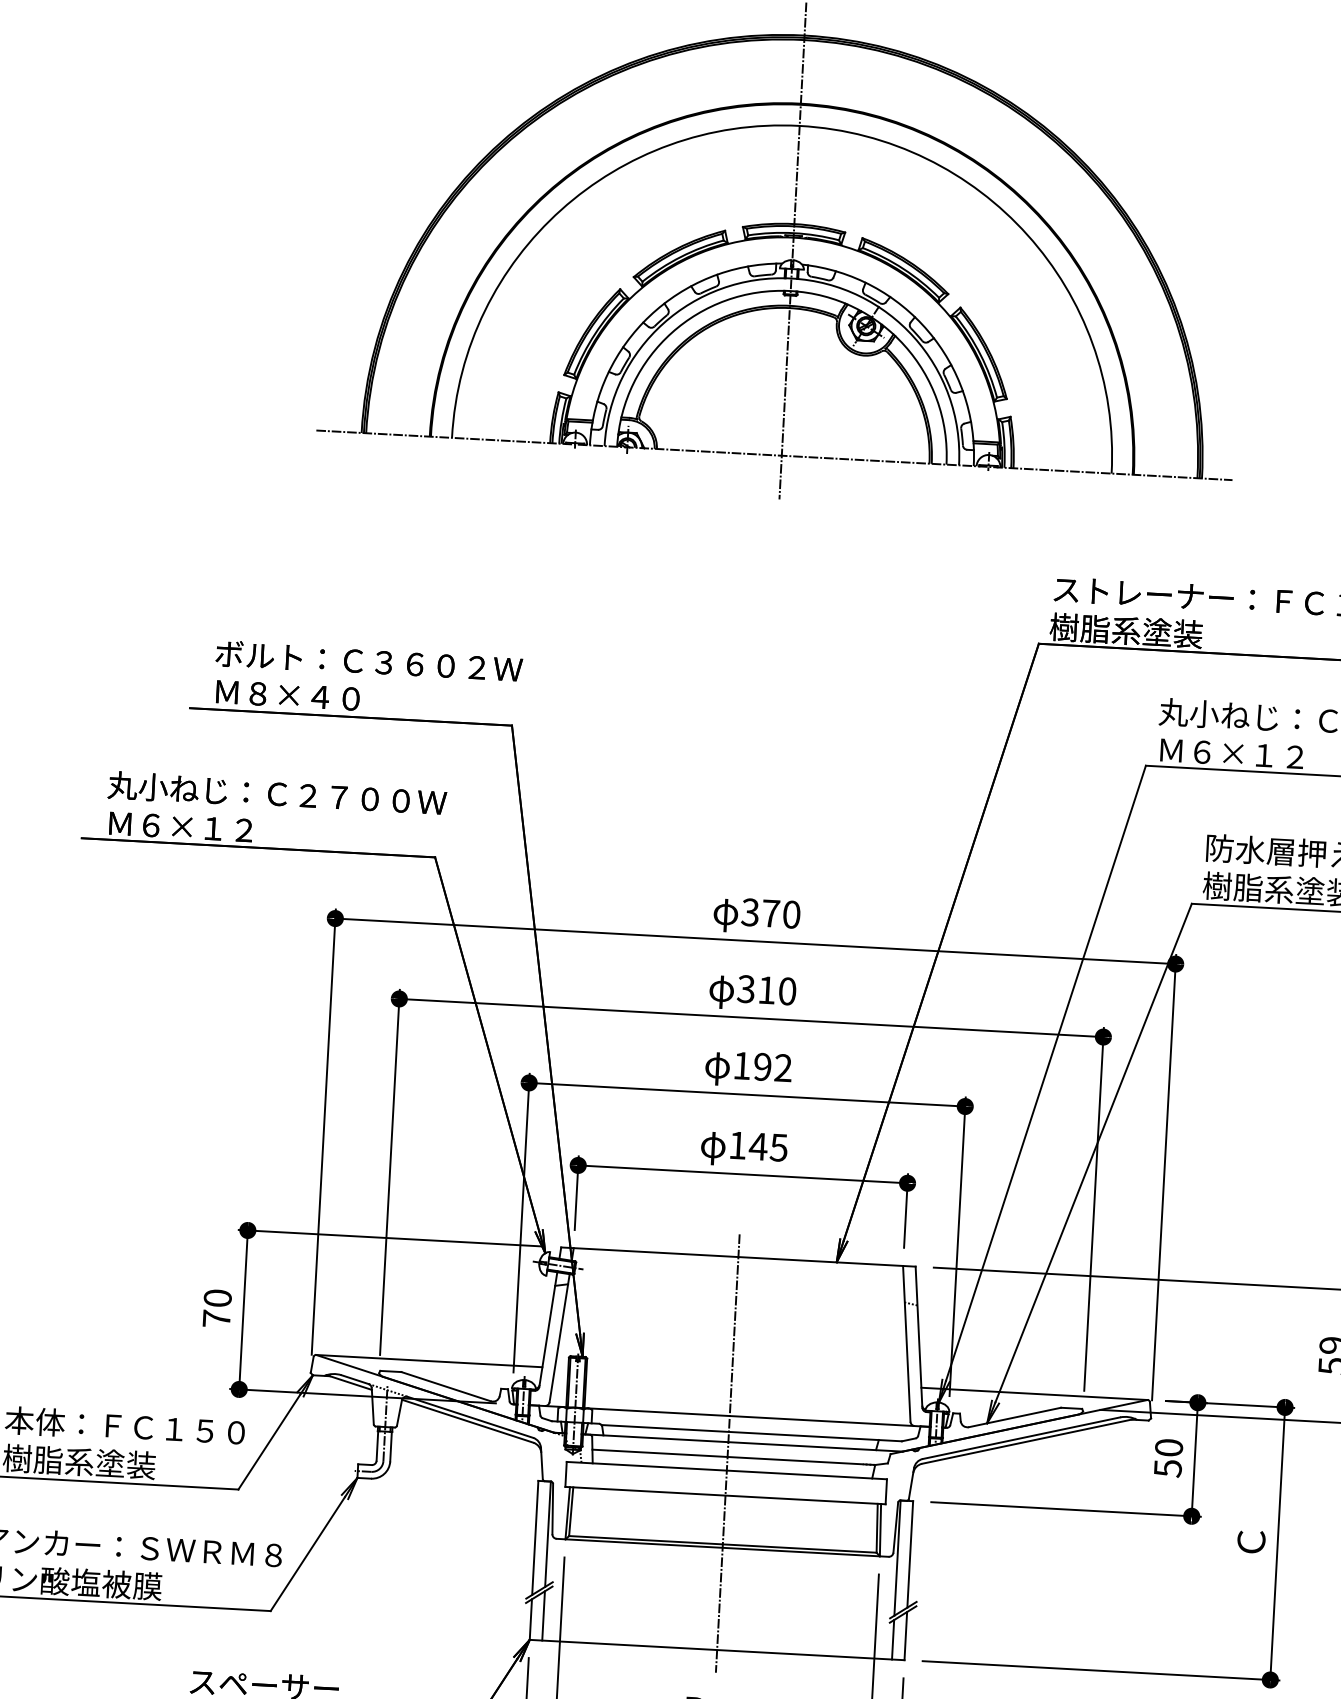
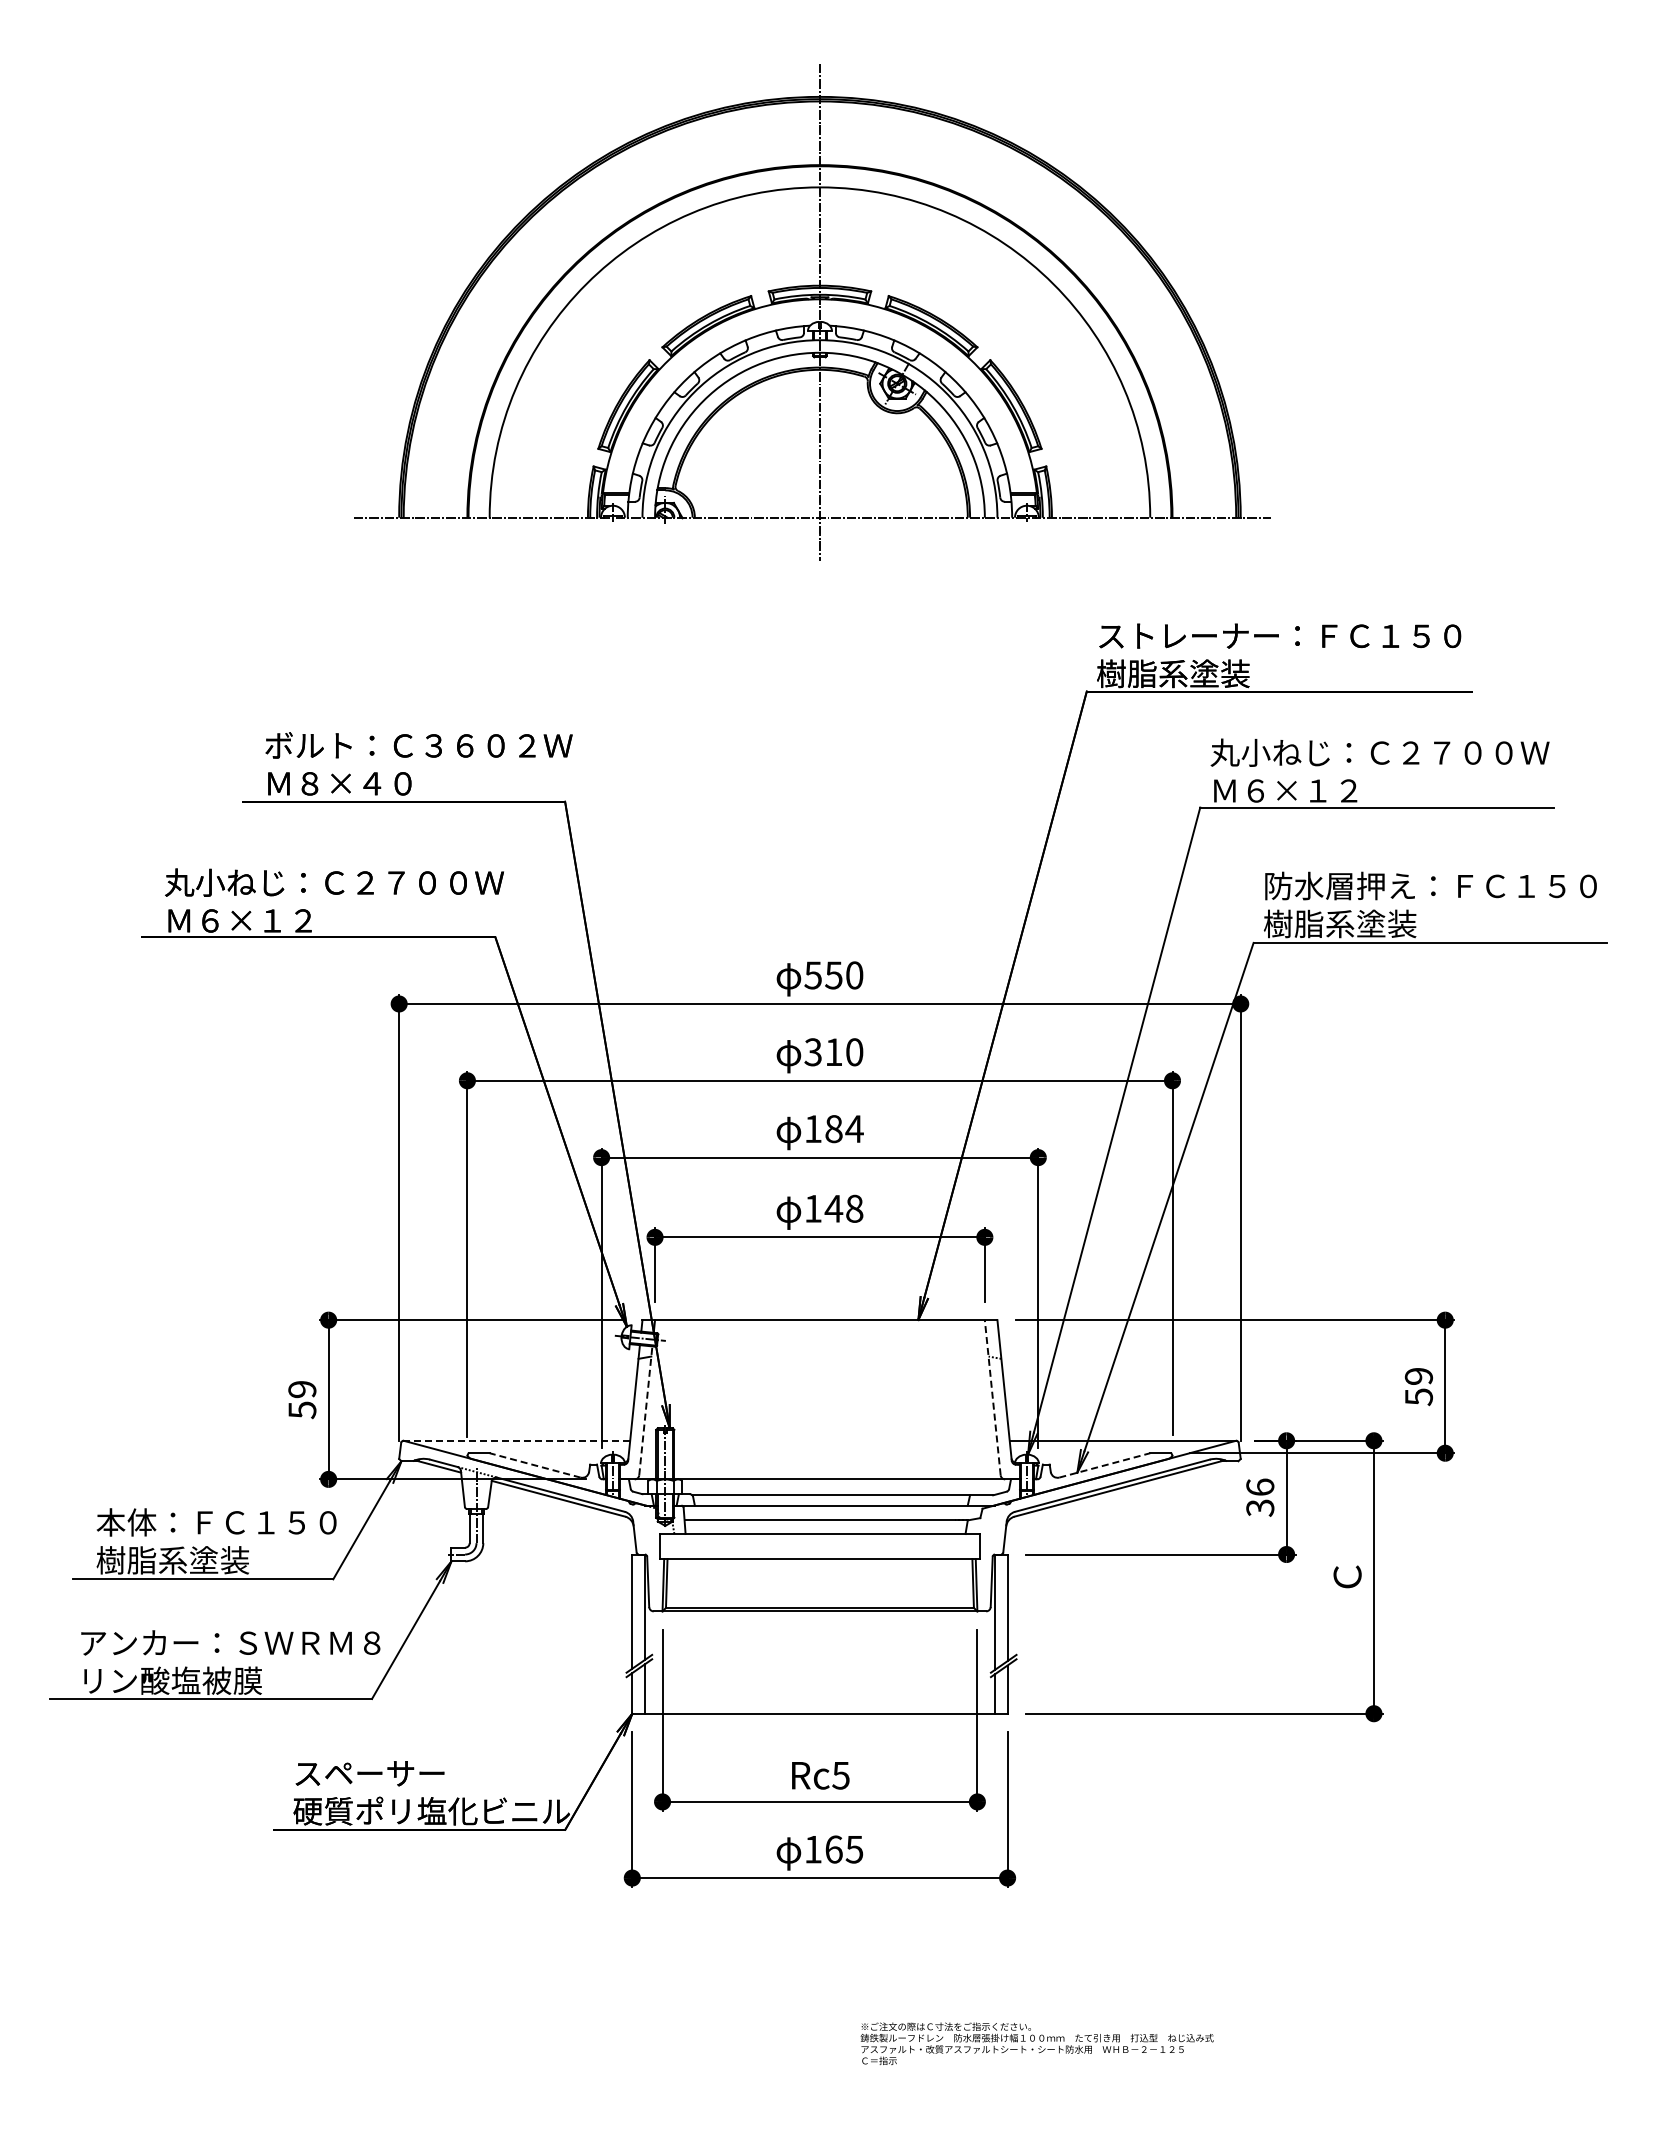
text: (760, 913) -> (823, 975), 370 -> 550
text: (773, 1067) -> (844, 1129), 192 -> 184
text: (778, 1147) -> (854, 1208), 145 -> 148
text: (217, 1309) -> (302, 1400), 70 -> 59
line: (559, 1336) -> (645, 1409), solid -> dashed
line: (906, 1343) -> (992, 1397), solid -> dashed
line: (429, 1360) -> (517, 1440), solid -> dashed
line: (445, 1386) -> (534, 1465), solid -> dashed
line: (1015, 1417) -> (1105, 1465), solid -> dashed
line: (727, 1453) -> (819, 1516), removed
text: (1168, 1457) -> (1260, 1497), 50 -> 36

